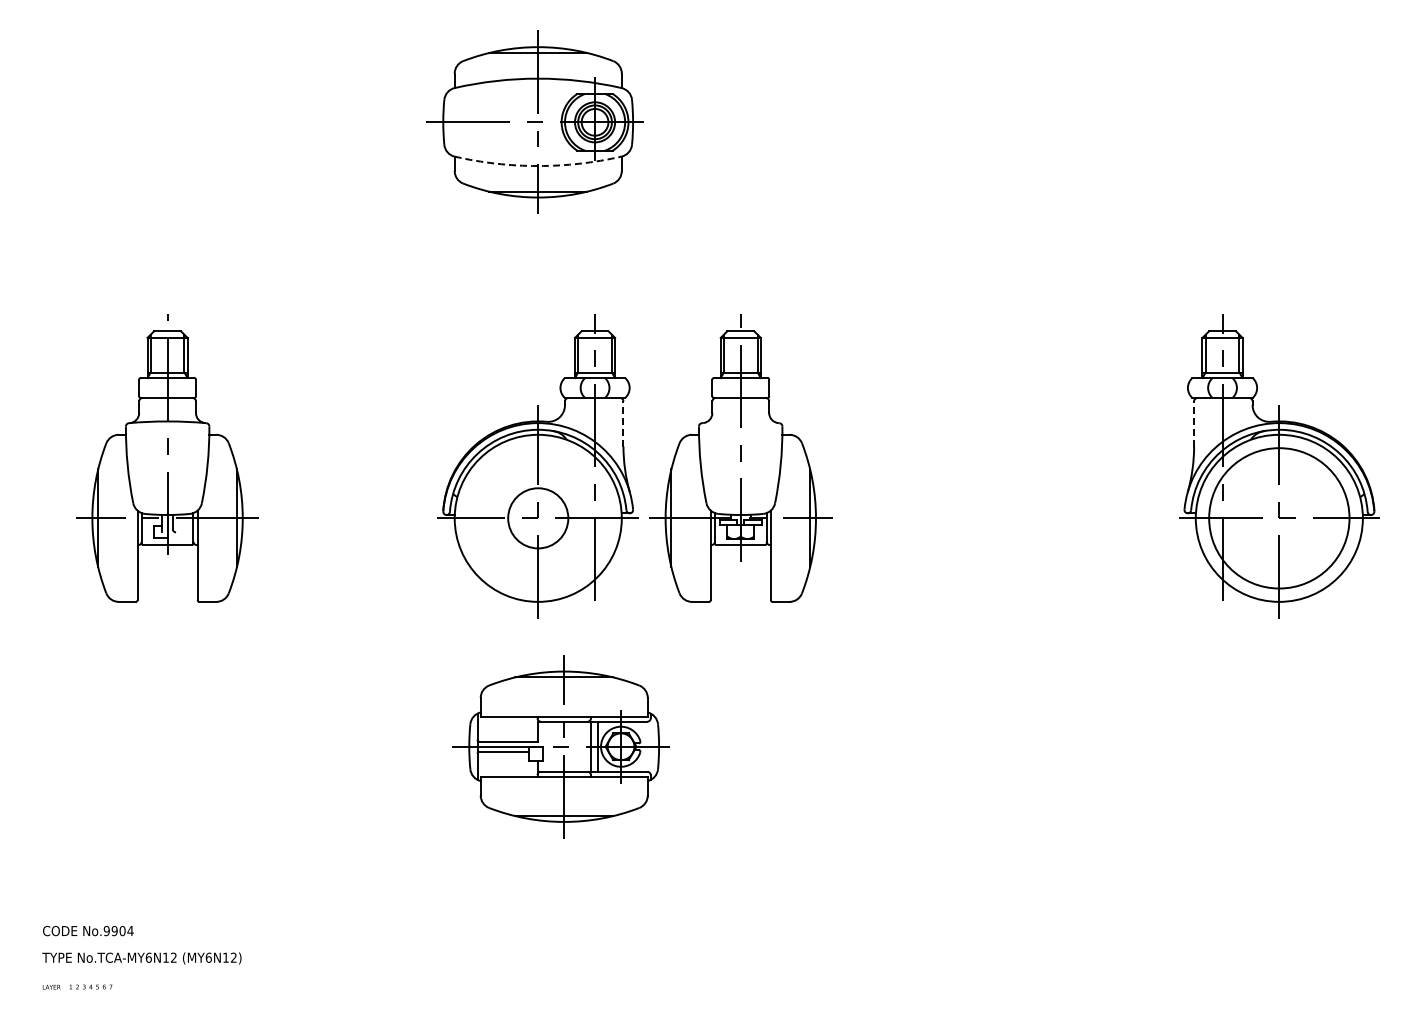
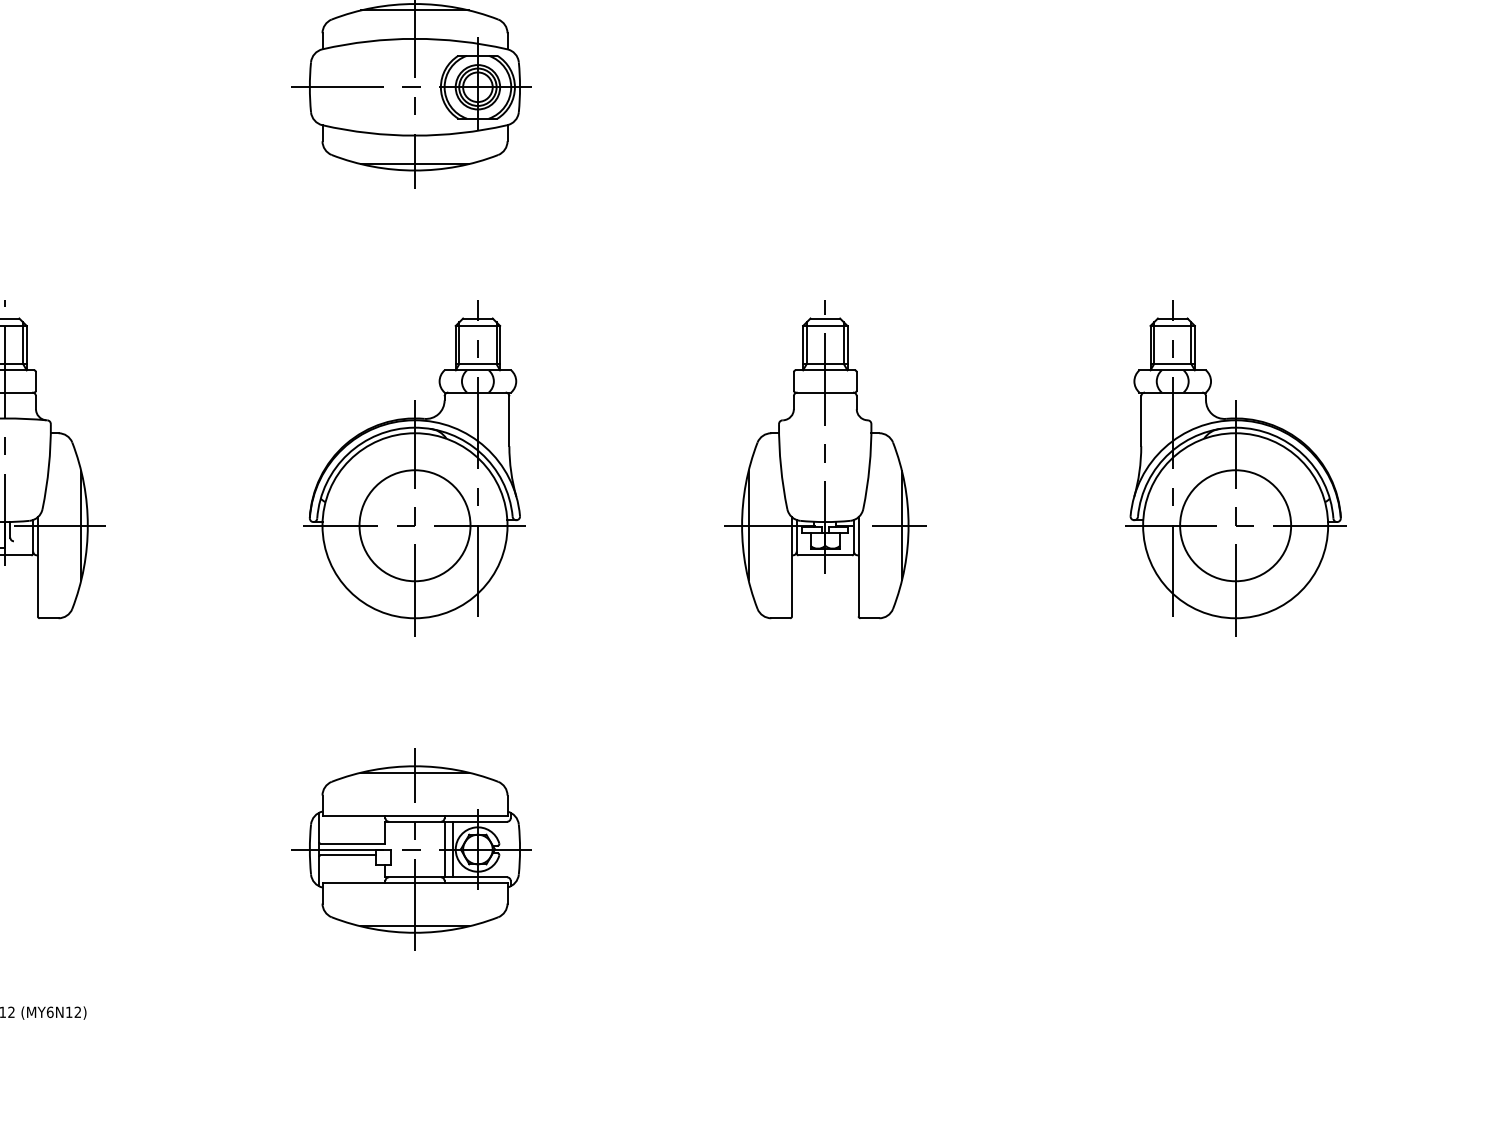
arc: (538, 166) -> (415, 136), dashed -> solid
line: (623, 423) -> (509, 420), dashed -> solid
line: (1194, 423) -> (1141, 420), dashed -> solid
part: (740, 458) -> (824, 459), moved
circle: (538, 518) -> (415, 525), size x1.67
circle: (1279, 518) -> (1235, 525), size x0.71
part: (560, 746) -> (410, 849), moved

